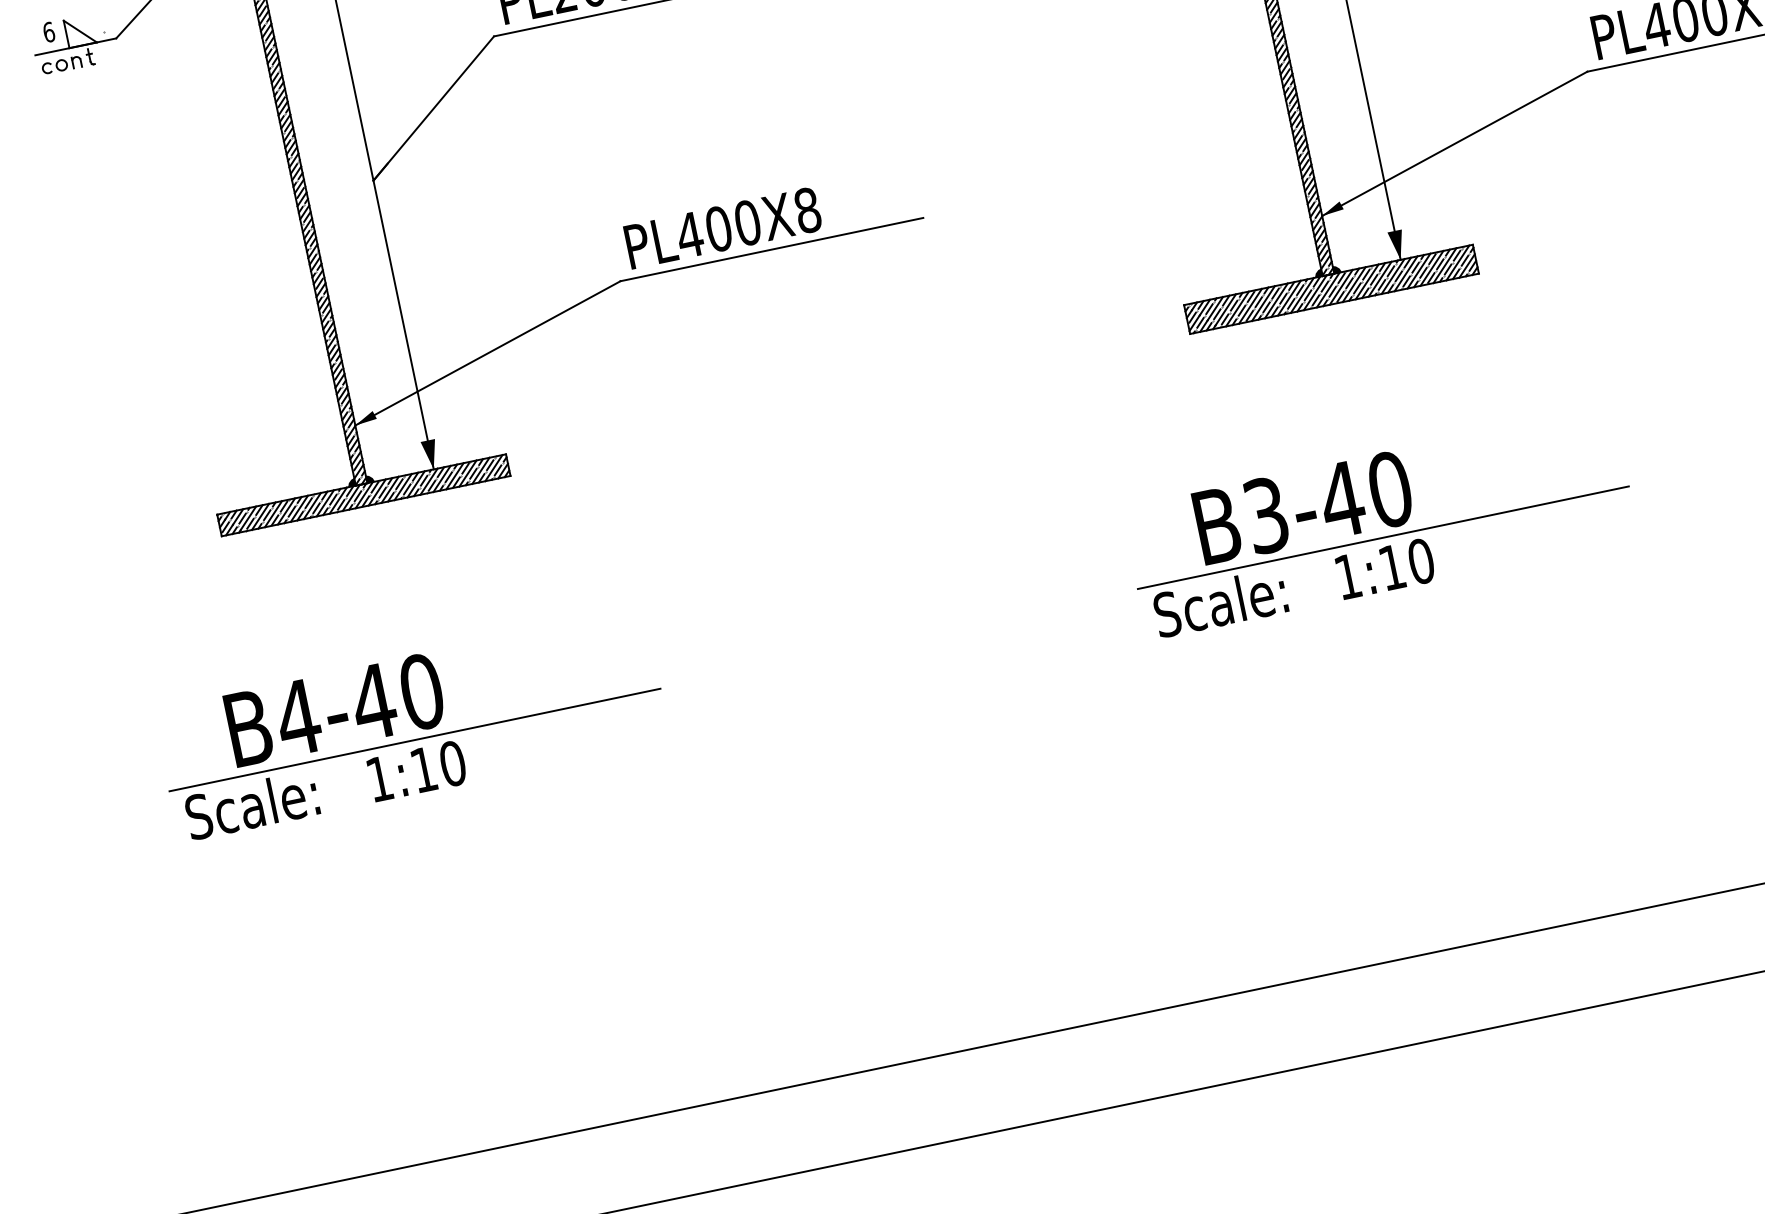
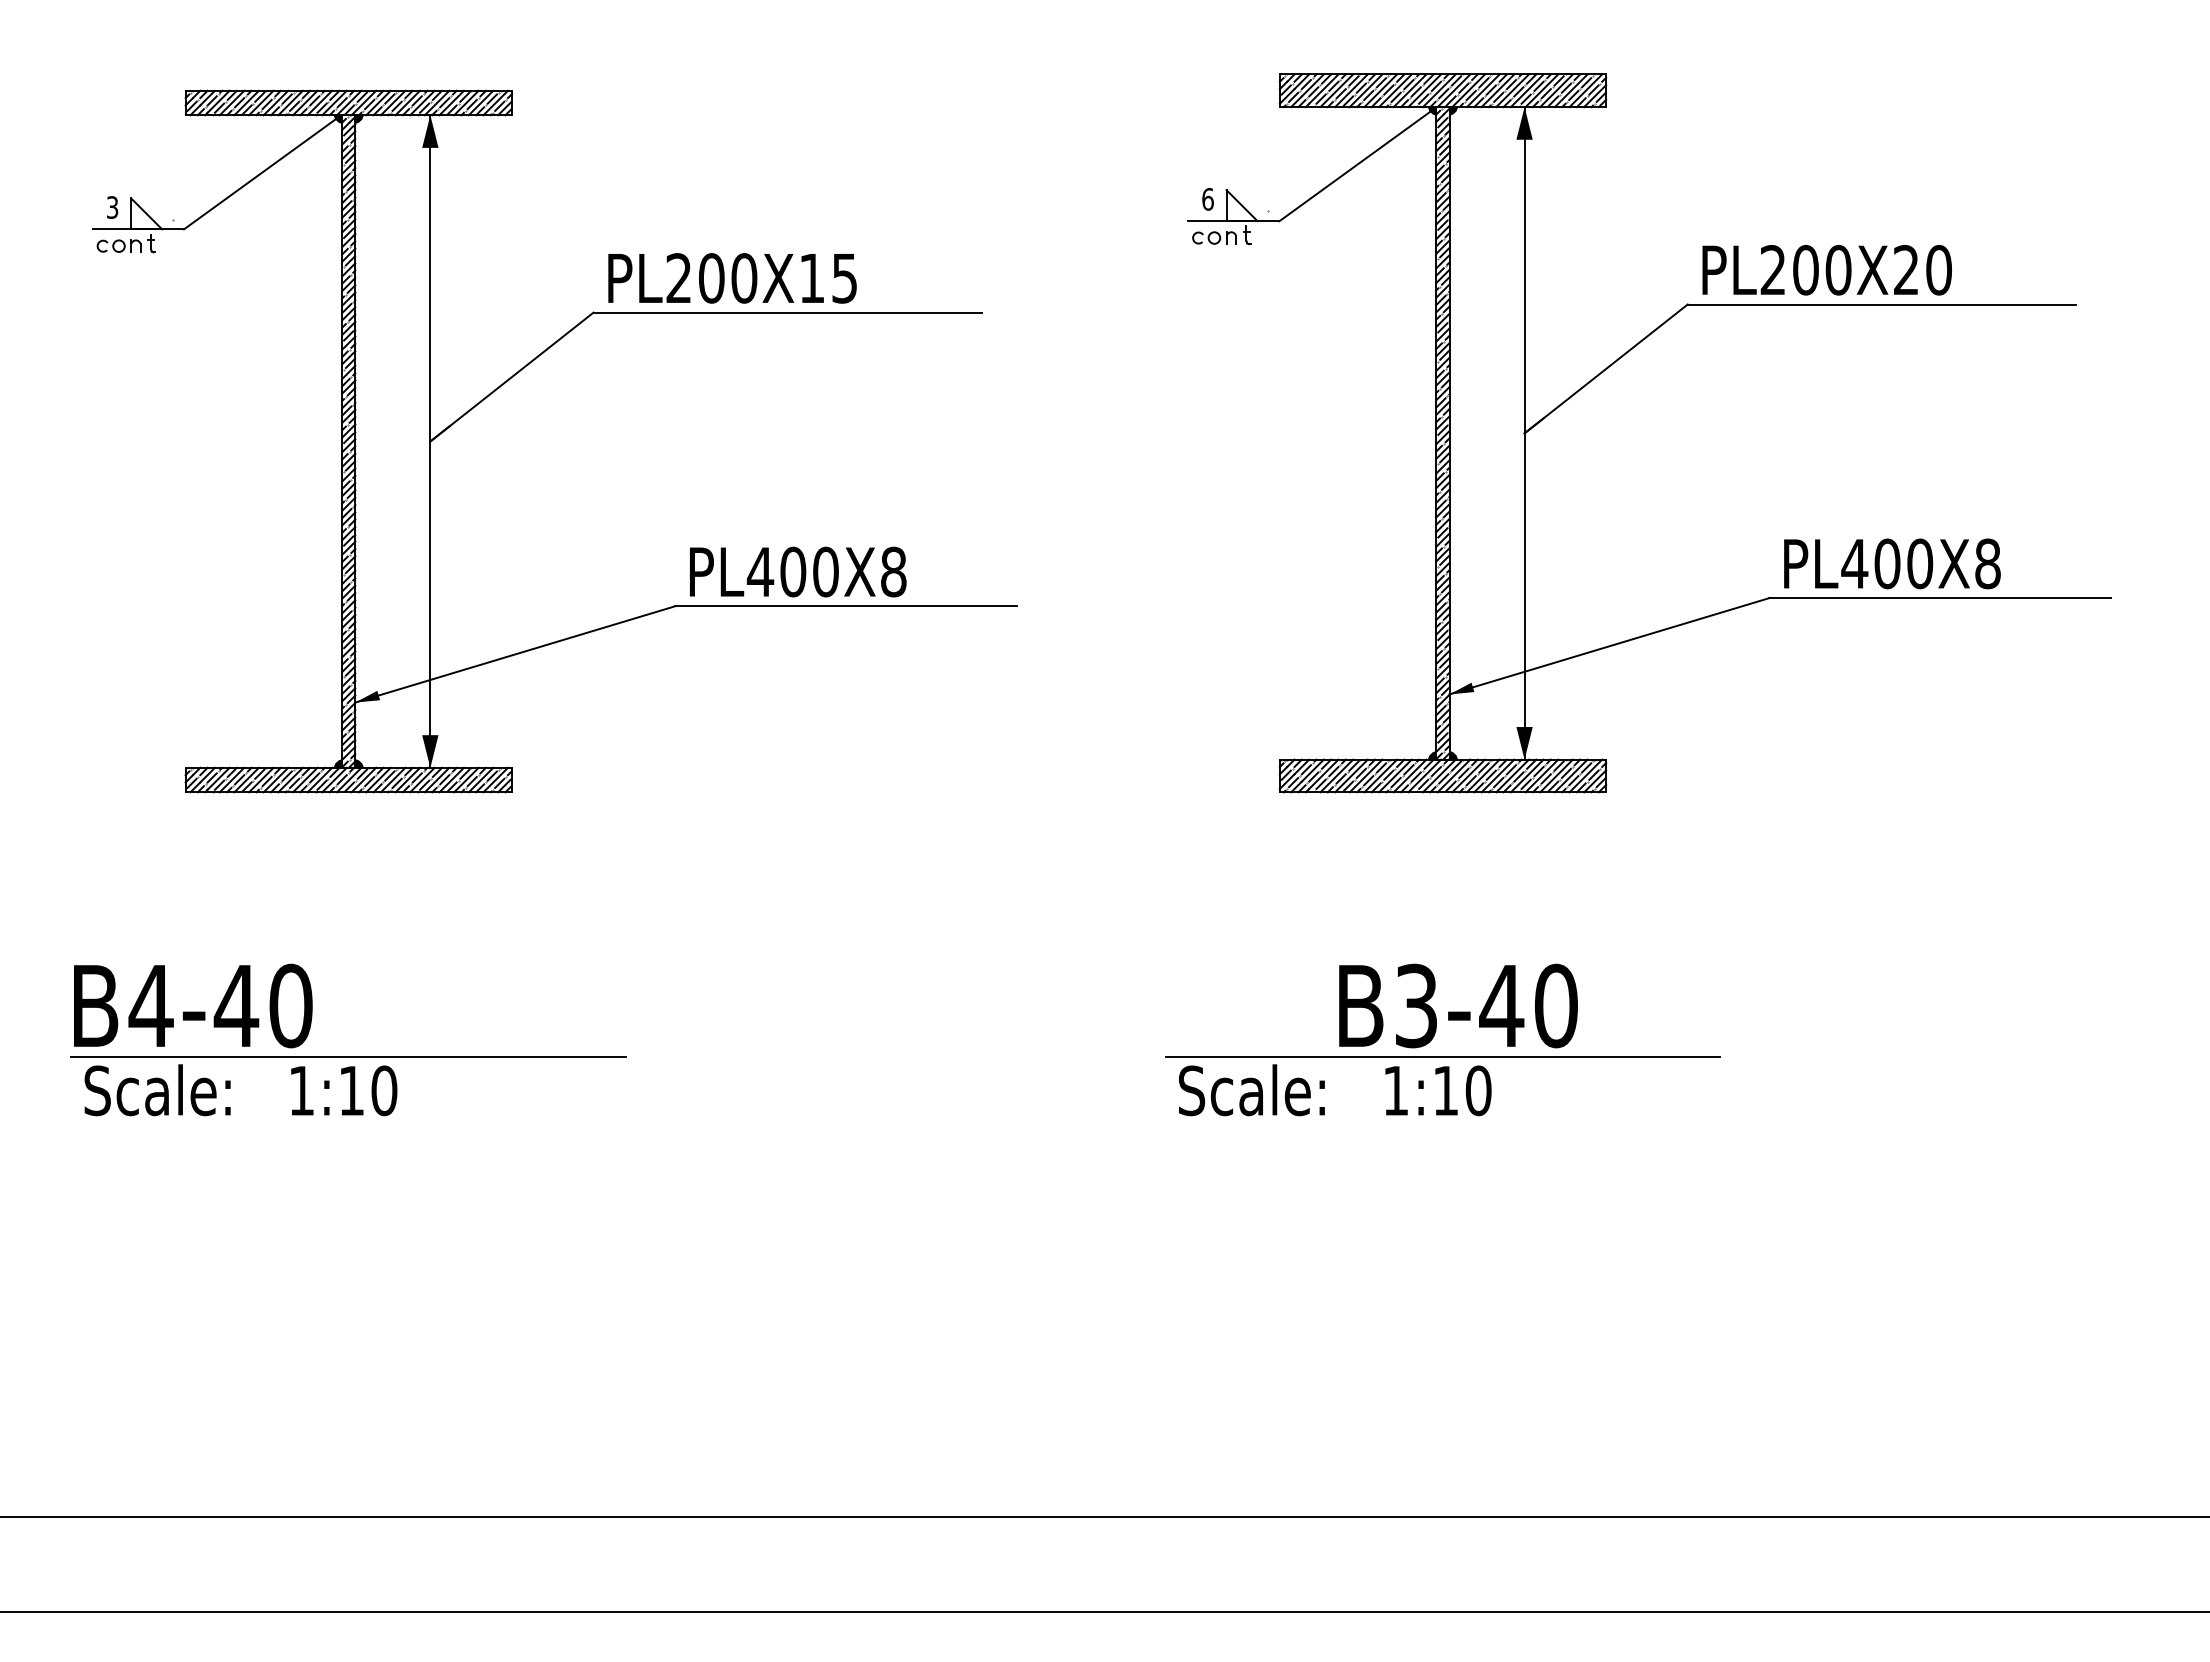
text: (48, 32) -> (112, 207), 6 -> 3
text: (1303, 507) -> (1458, 1005), moved
text: (335, 709) -> (193, 1005), moved

